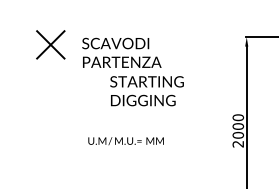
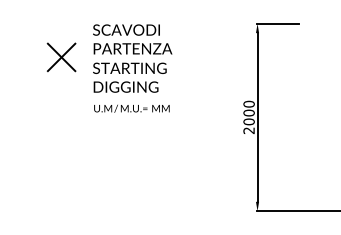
part: (50, 44) -> (61, 57), moved
text: (146, 90) -> (129, 77), moved
text: (125, 140) -> (131, 108), moved

